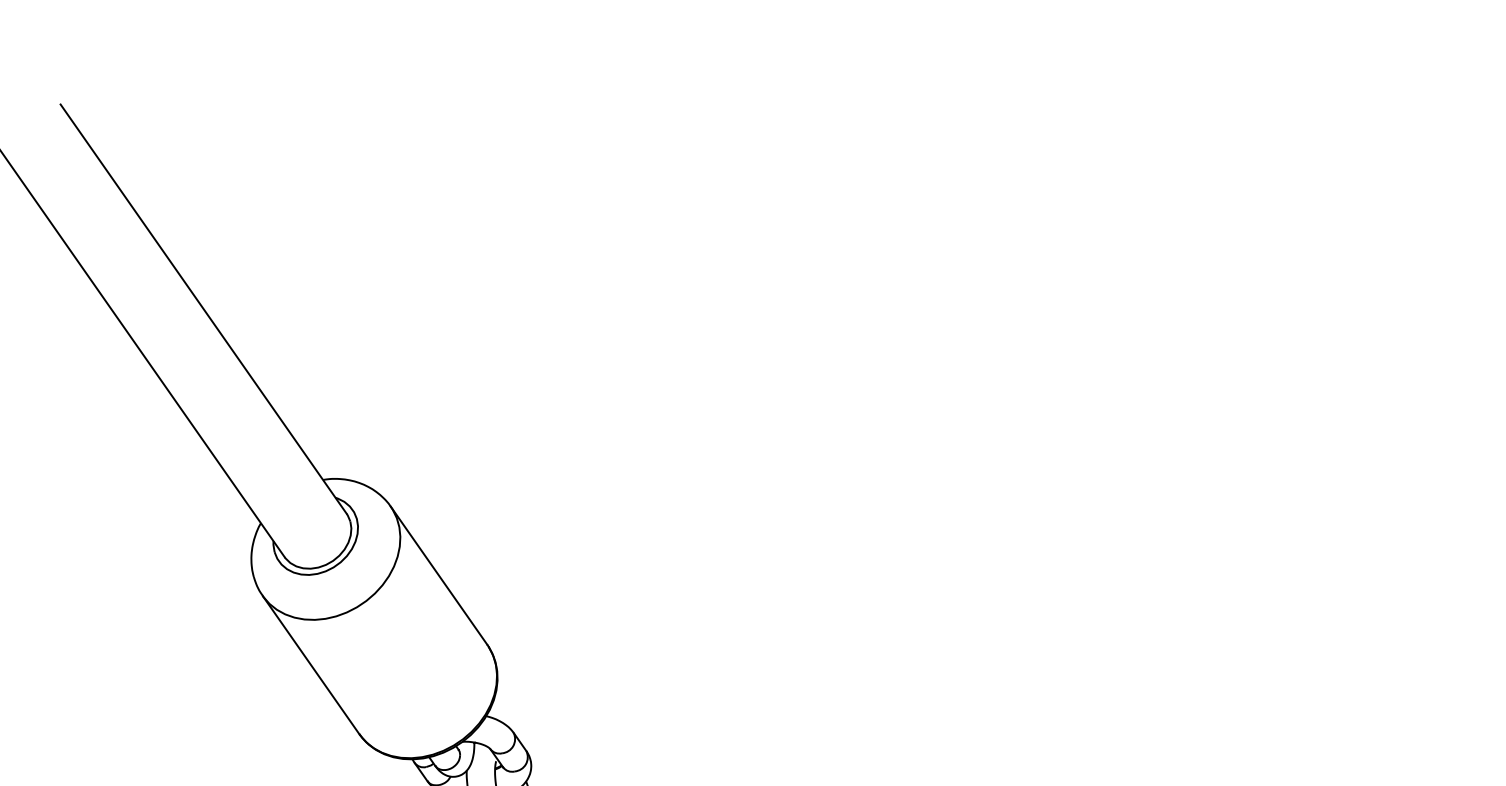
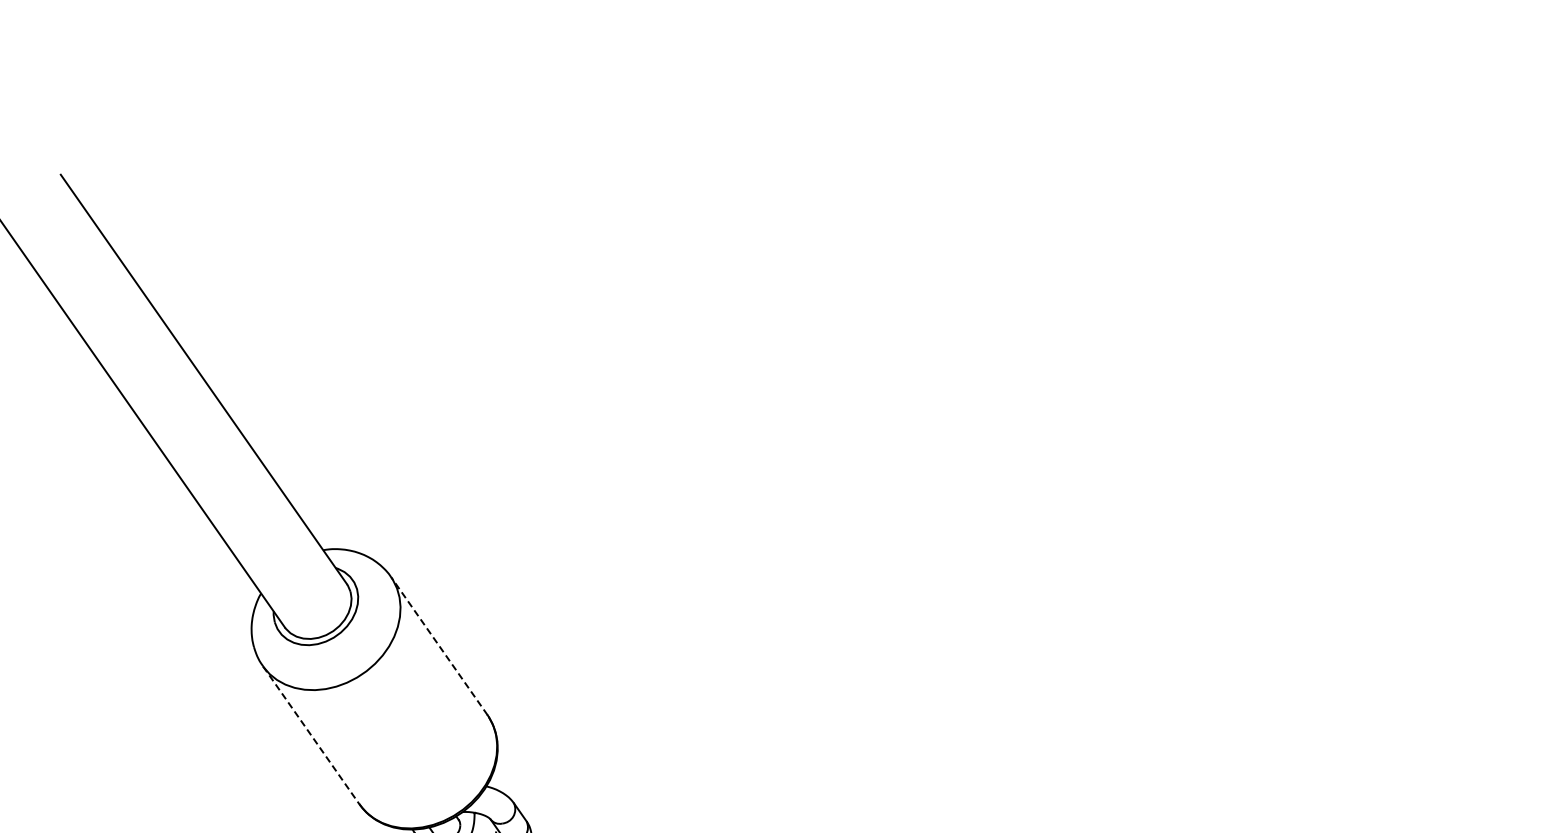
line: (439, 575) -> (439, 645), solid -> dashed
line: (311, 665) -> (311, 735), solid -> dashed

